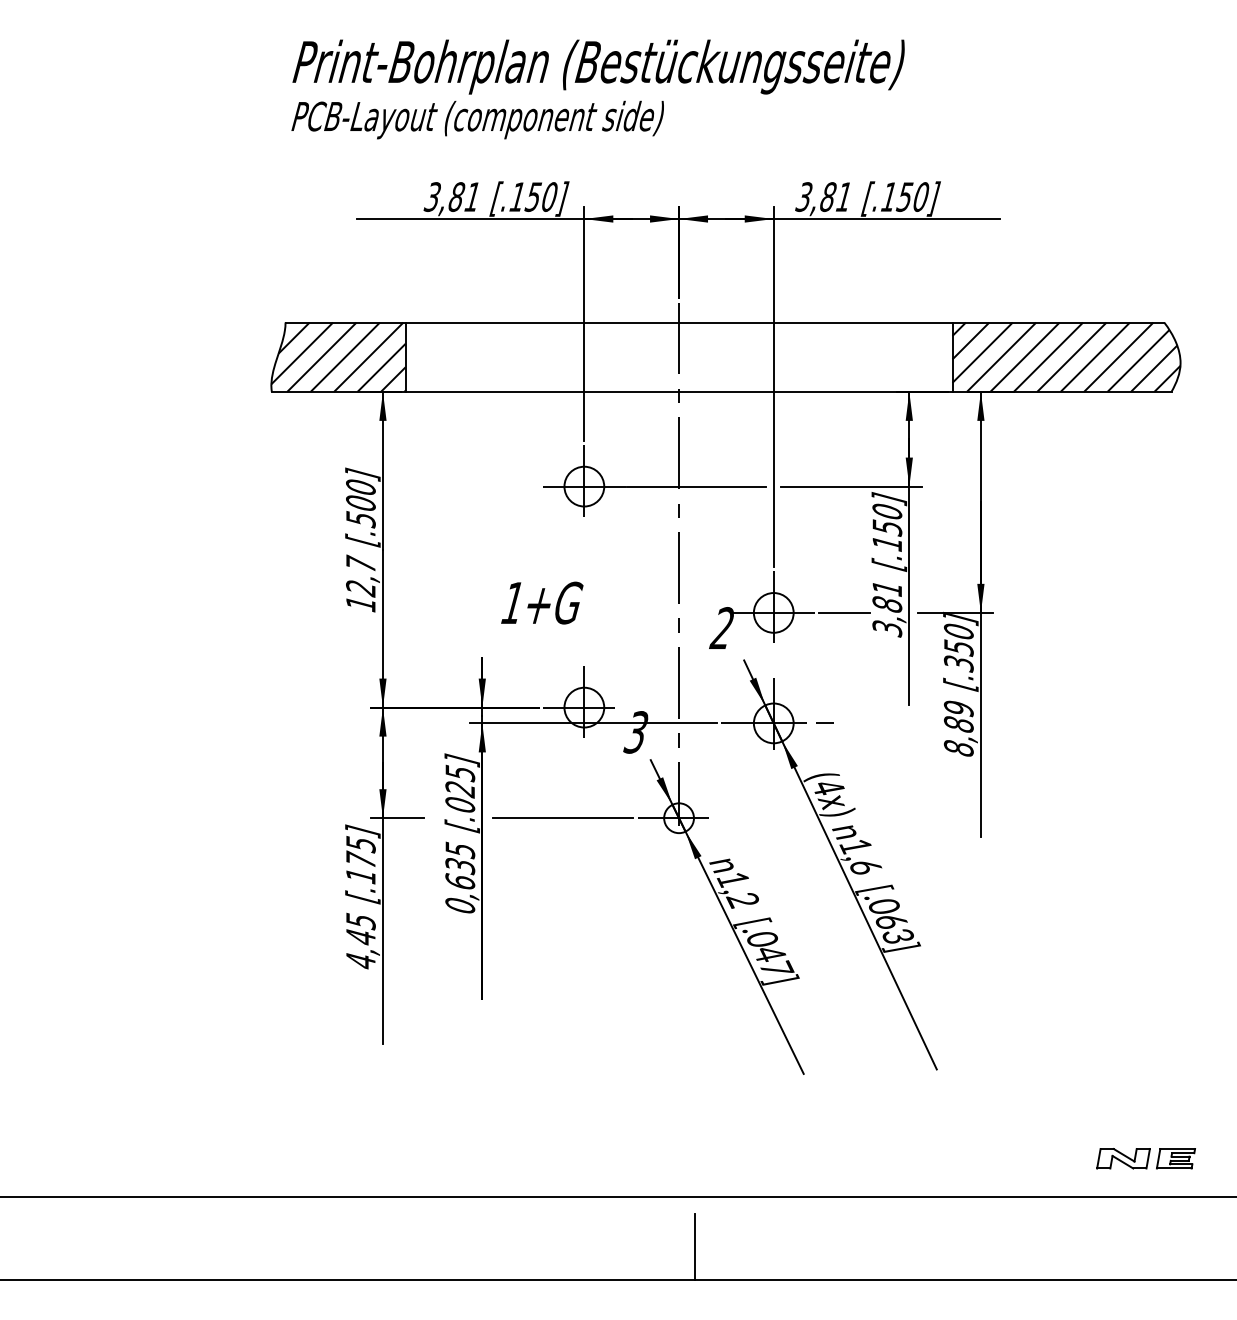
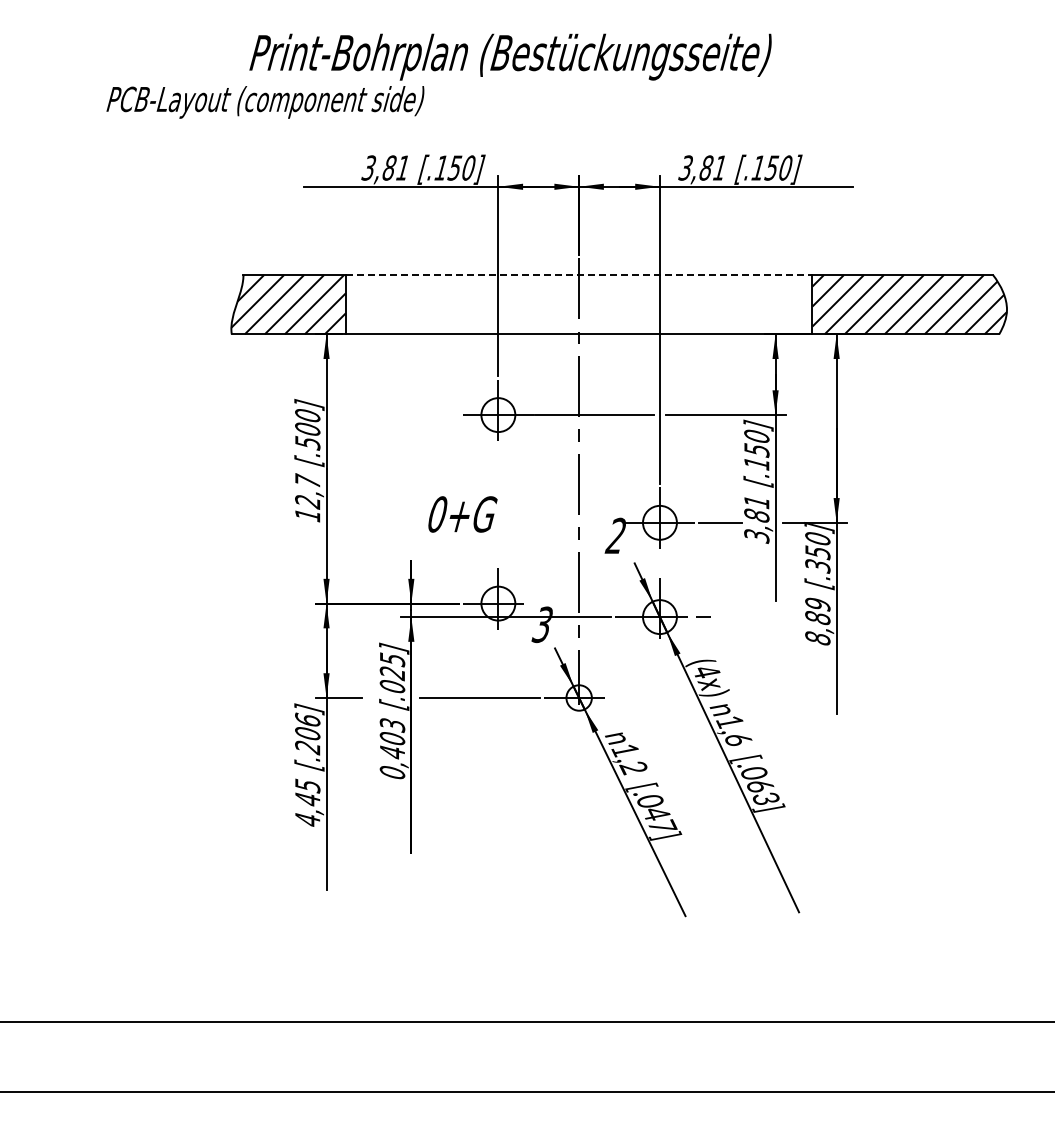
text: (477, 120) -> (265, 102), moved
line: (679, 322) -> (579, 275), solid -> dashed
text: (513, 603) -> (437, 514), 1+G -> 0+G
text: (360, 859) -> (307, 733), [.175] -> [.206]
text: (460, 865) -> (392, 738), 0,635 -> 0,403
part: (1145, 1158) -> (977, 988), removed
line: (695, 1246) -> (593, 1063), removed

